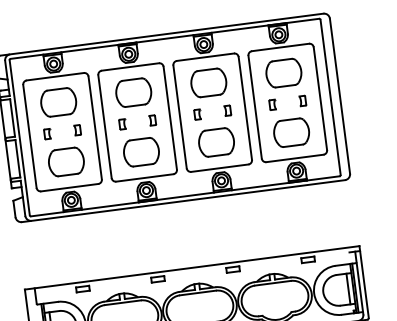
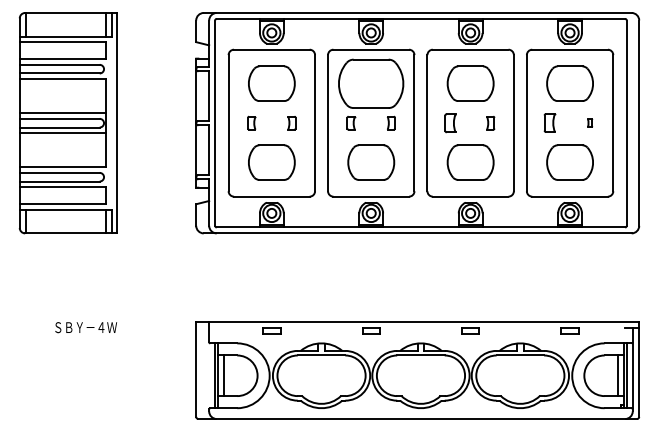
part: (133, 92) -> (371, 83), size x1.4
part: (302, 100) -> (589, 122), size x0.6
part: (273, 105) -> (550, 123), size x1.4
part: (197, 114) -> (450, 122), size x1.4

